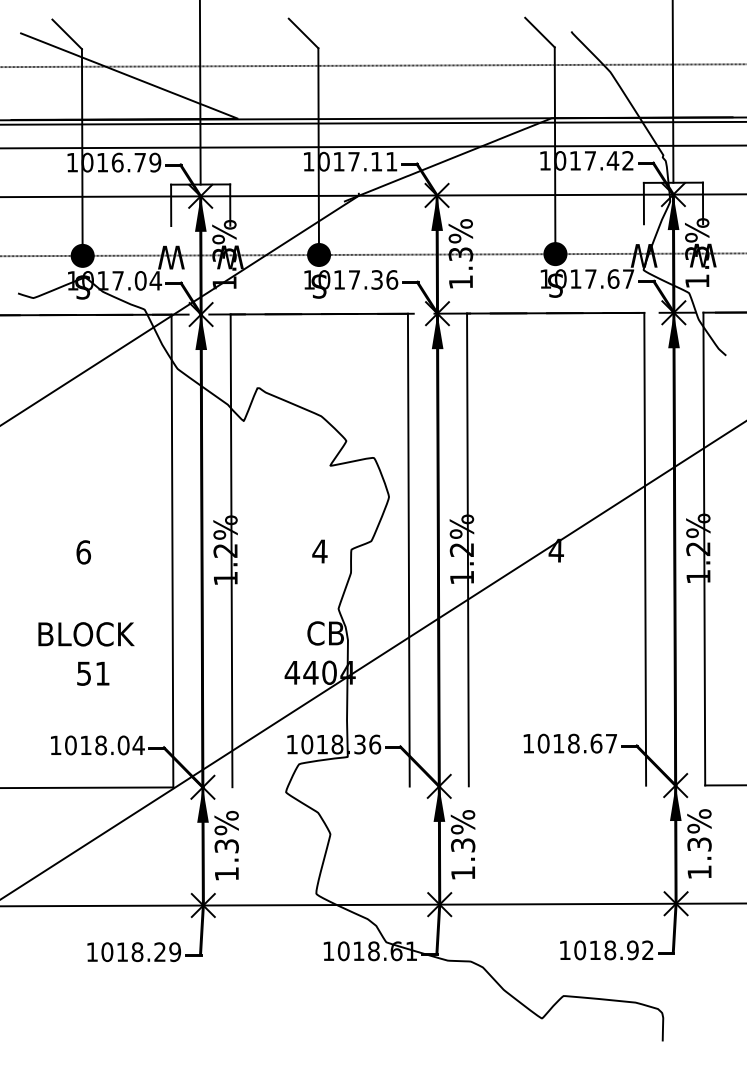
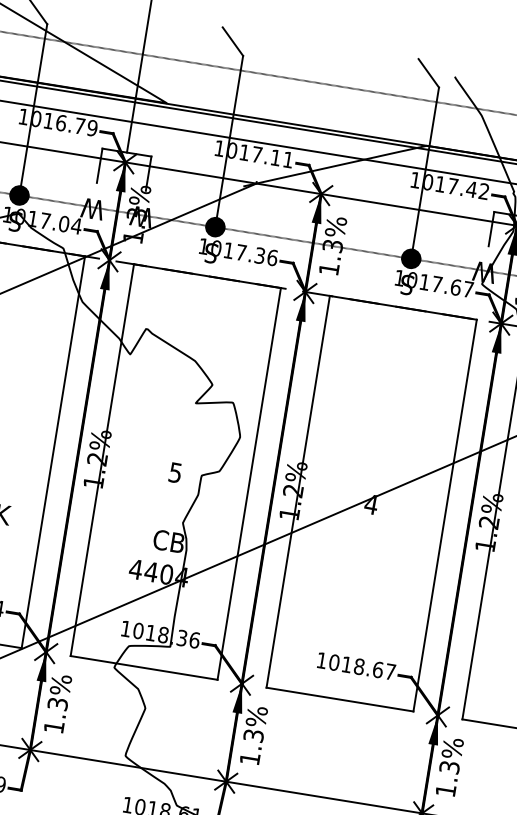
text: (319, 551) -> (175, 472), 4 -> 5
line: (557, 785) -> (340, 699), added
line: (320, 786) -> (143, 667), added

